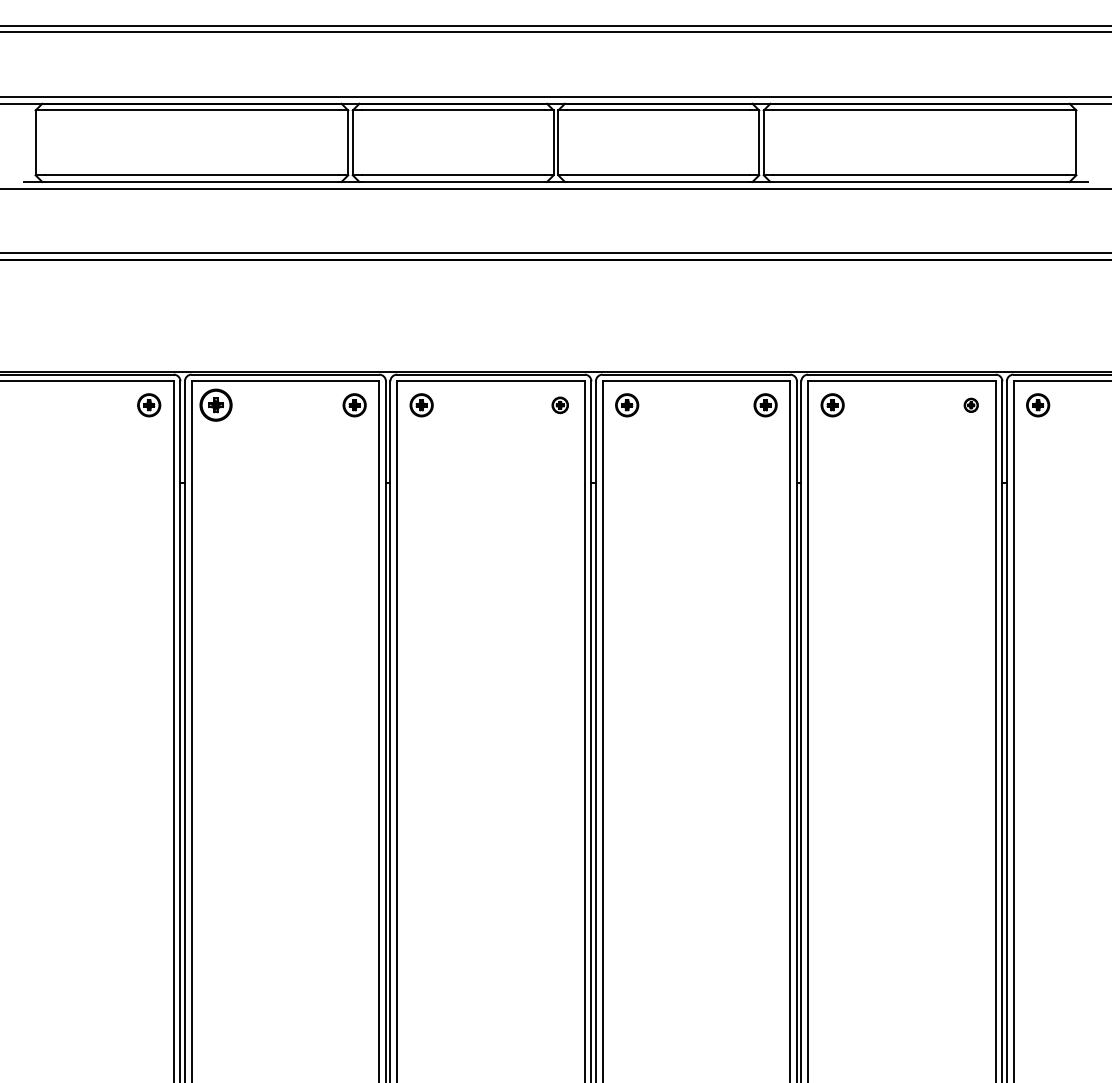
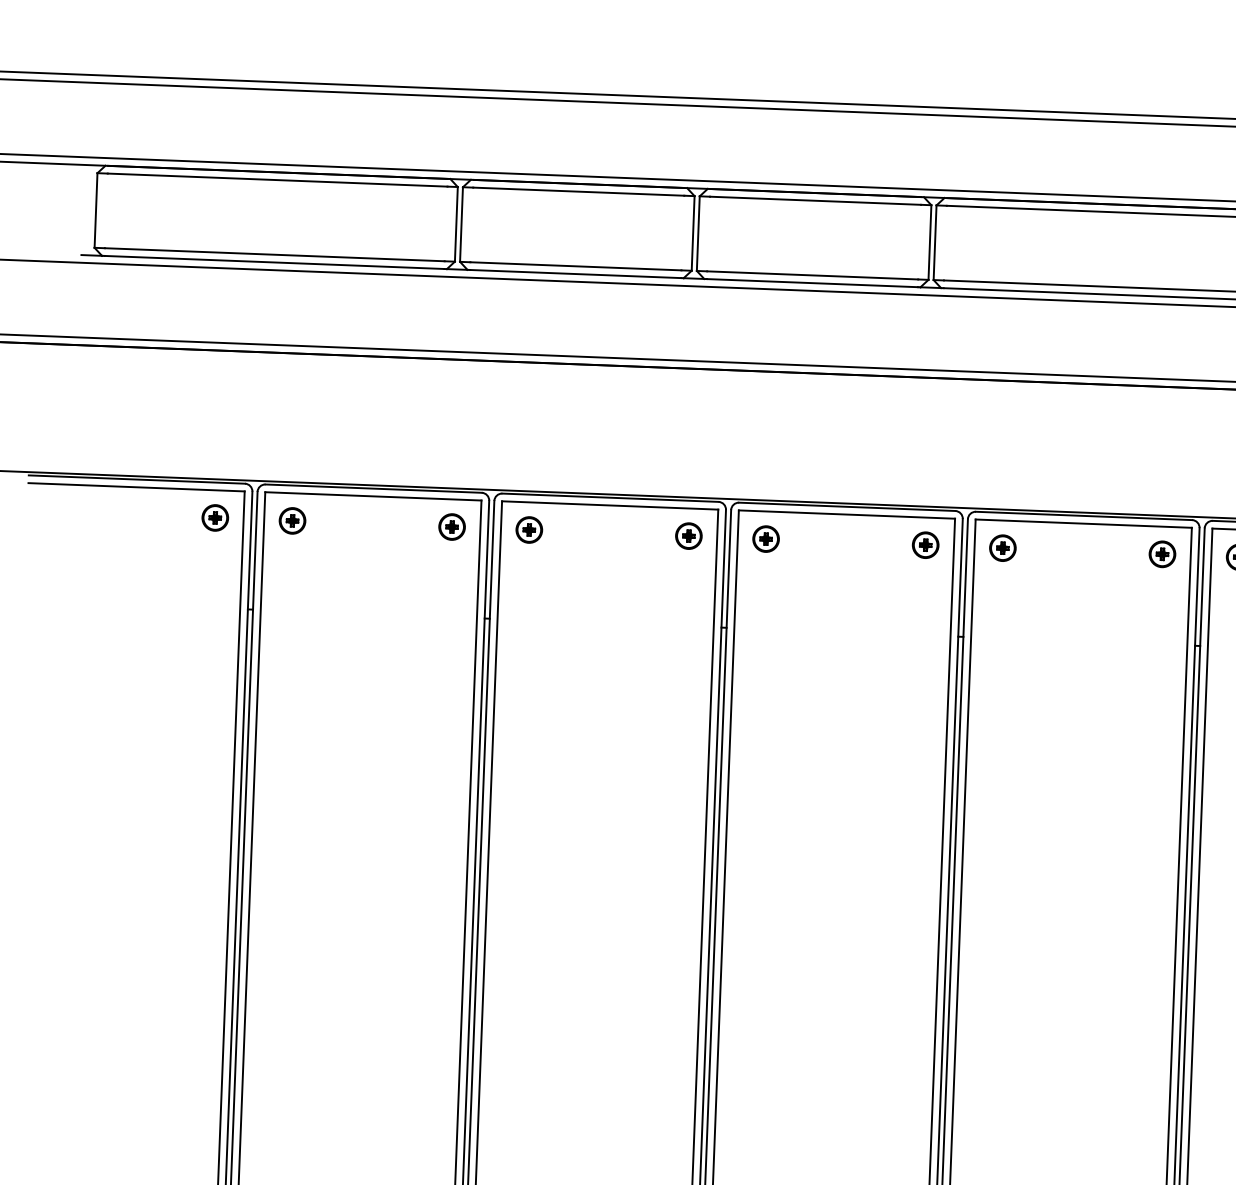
part: (216, 405) -> (292, 521), size x0.71
part: (560, 405) -> (689, 536), size x1.43
part: (971, 405) -> (1162, 554), size x1.67

